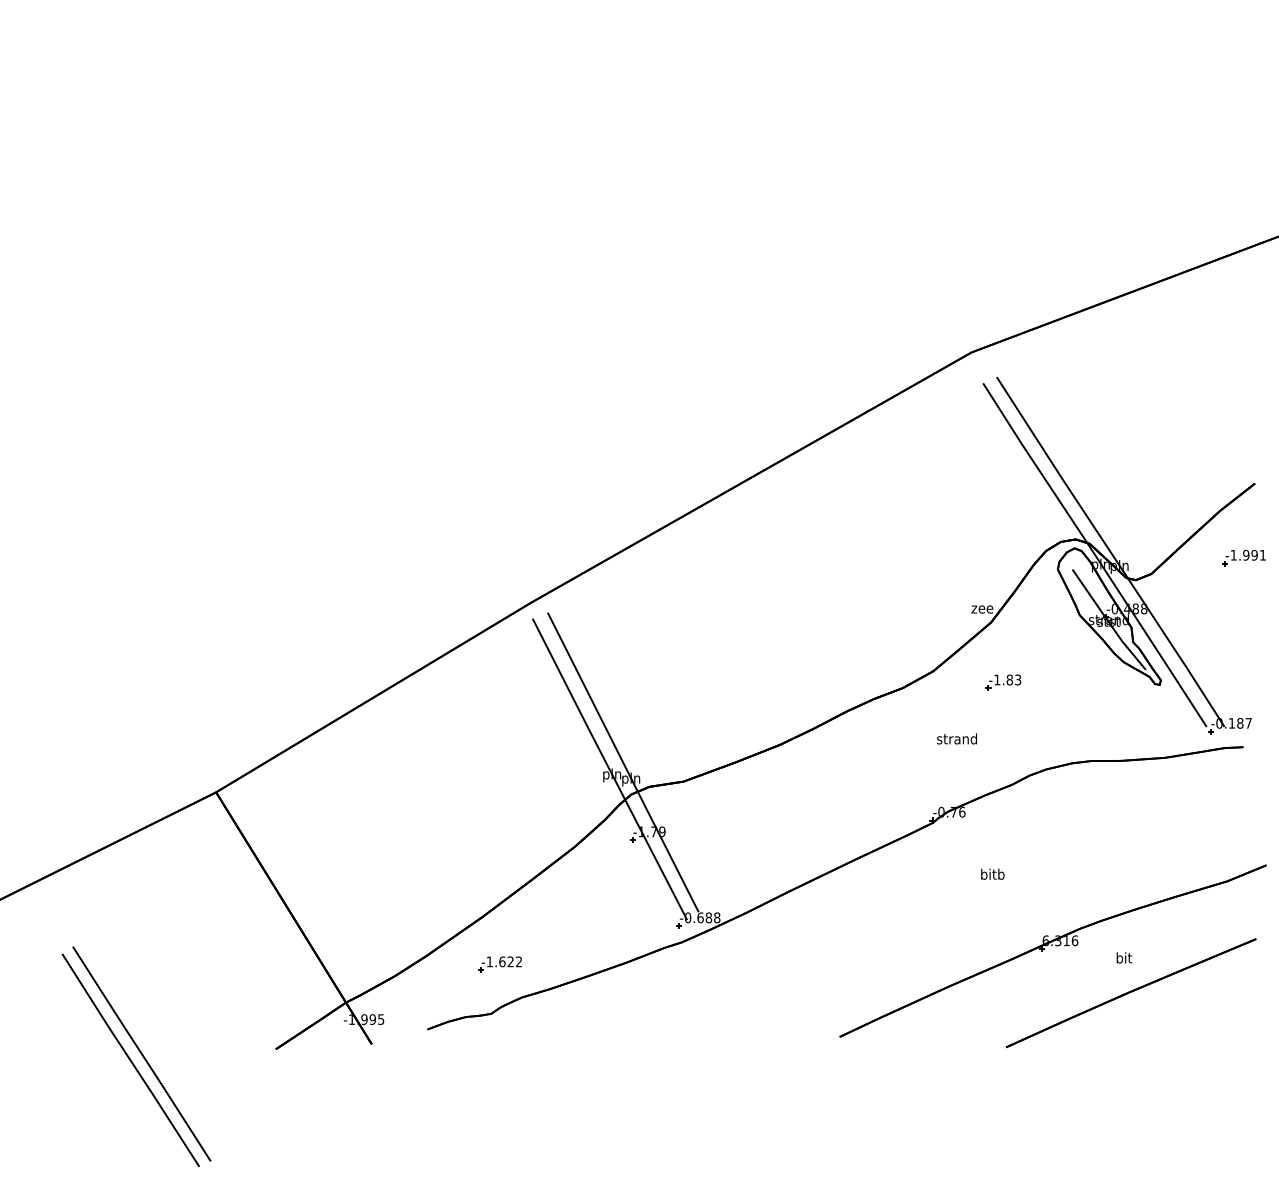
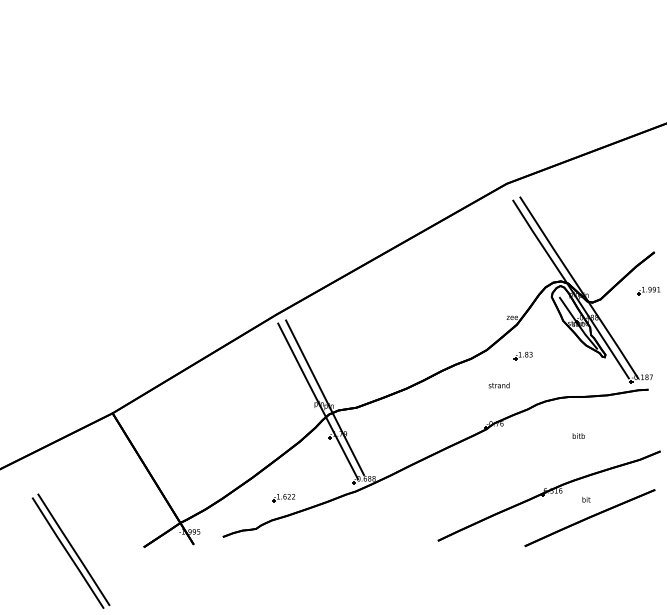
text: (992, 873) -> (578, 435), moved
part: (499, 965) -> (283, 498), moved

